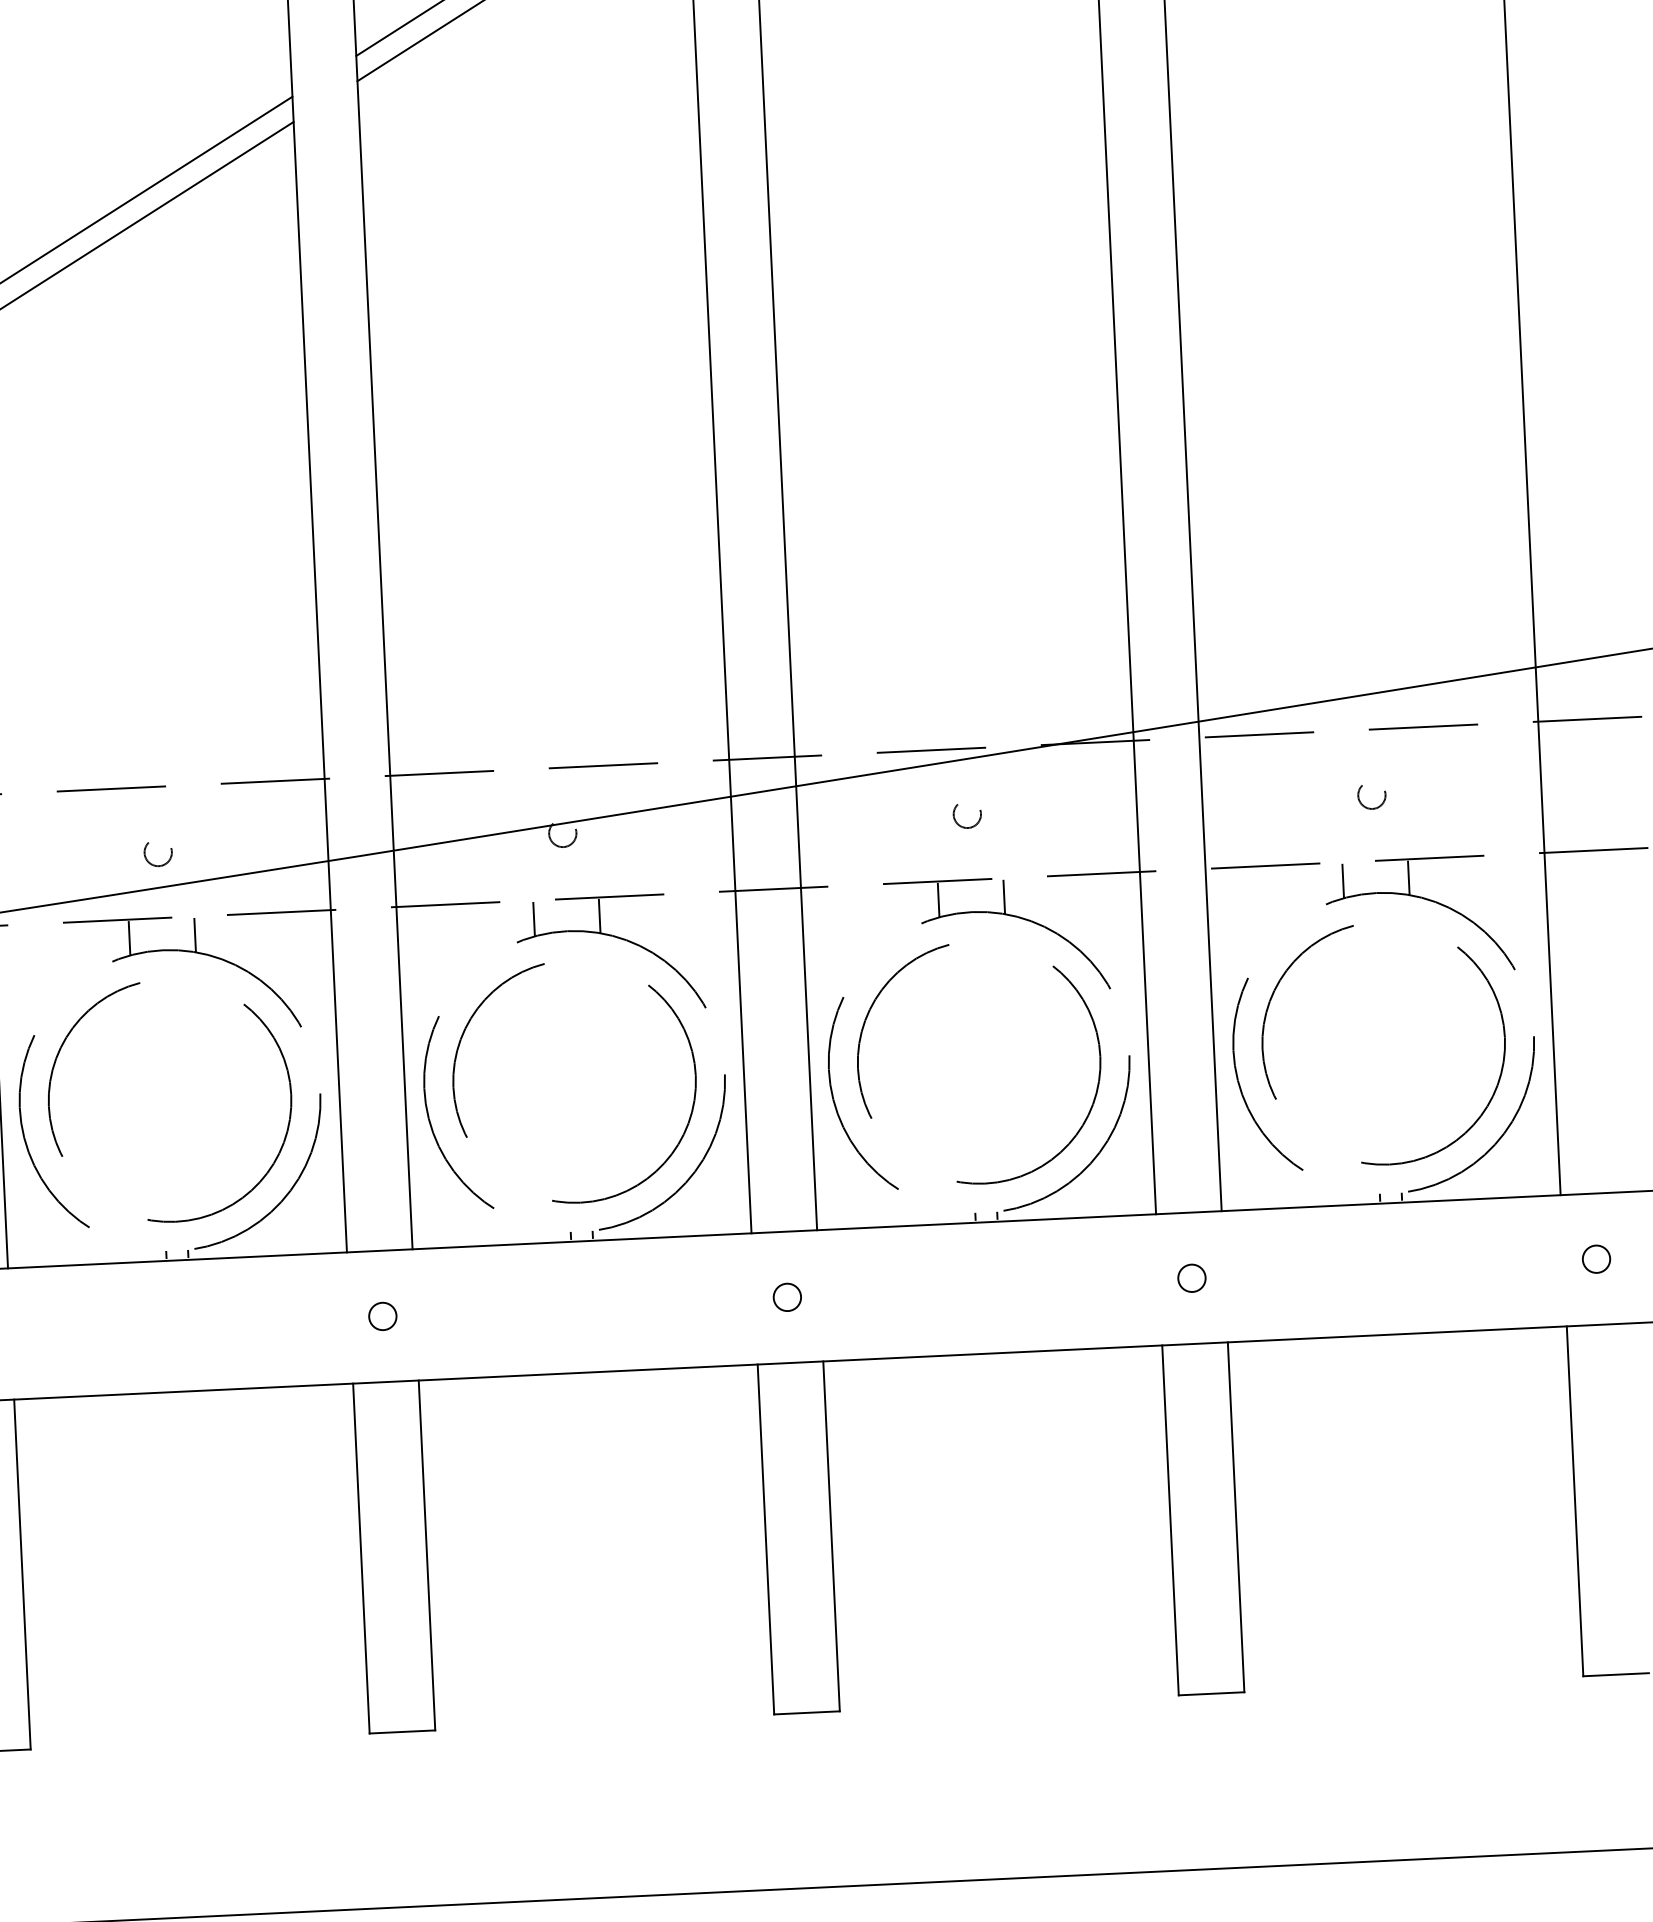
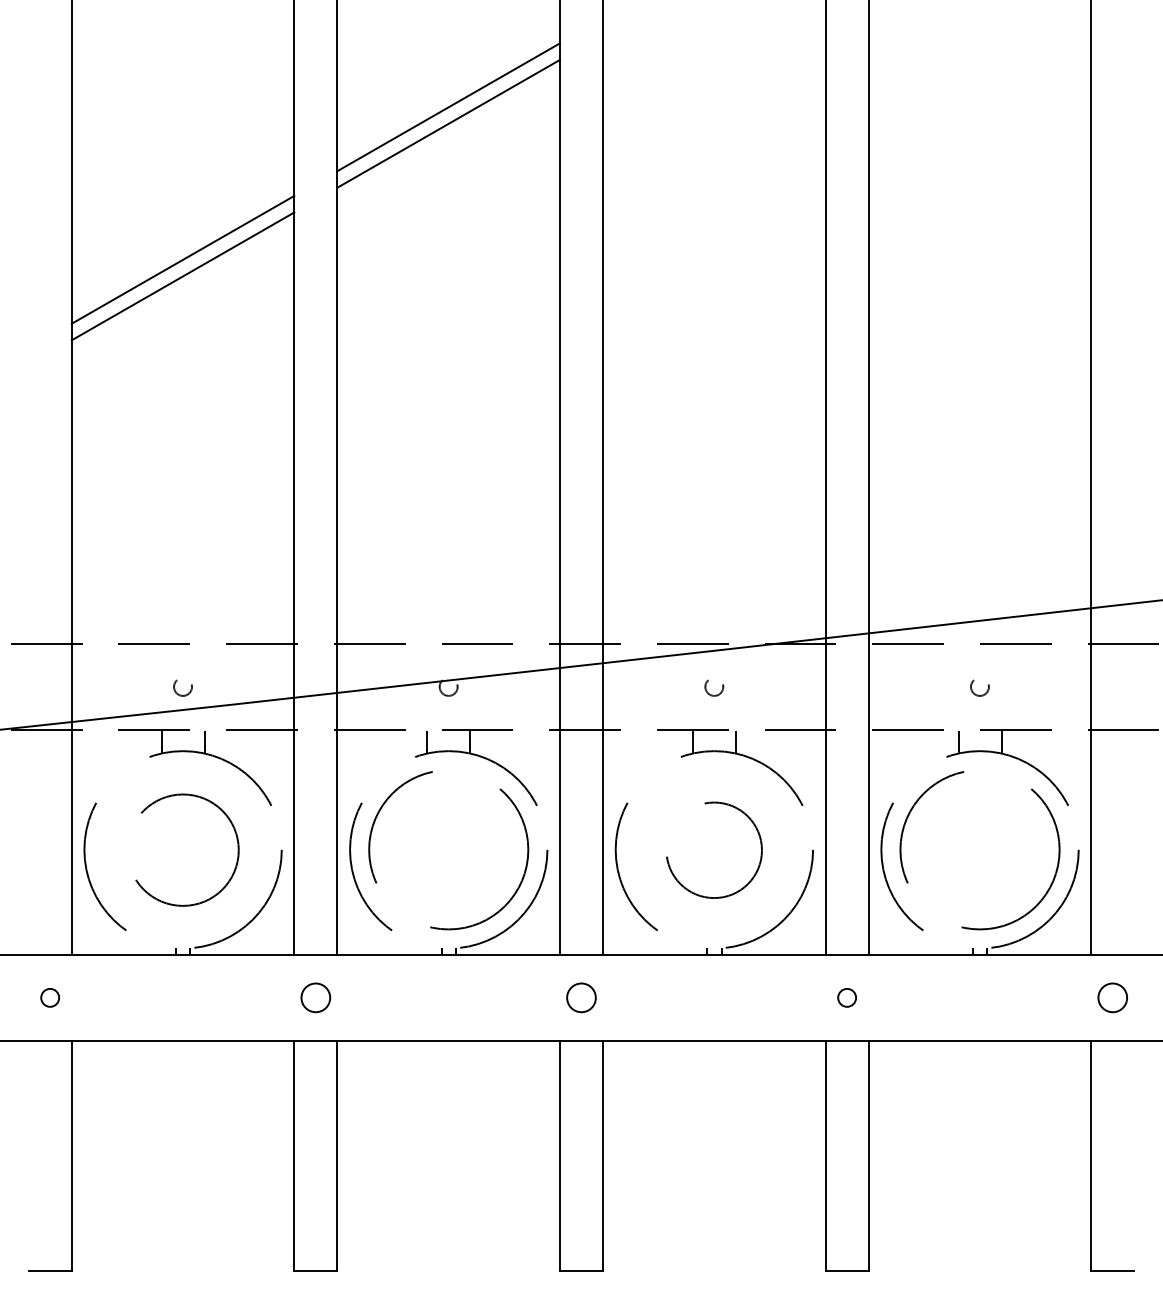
circle: (977, 1063) -> (713, 850), size x0.6
circle: (169, 1101) -> (182, 850), size x0.7
circle: (1596, 1258) -> (1112, 997), size x1.6
circle: (787, 1296) -> (581, 997), size x1.6
circle: (382, 1315) -> (315, 997), size x1.6

